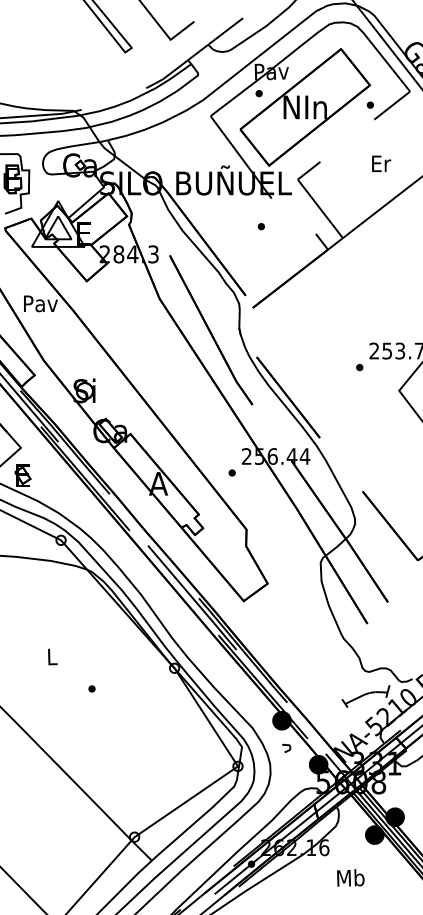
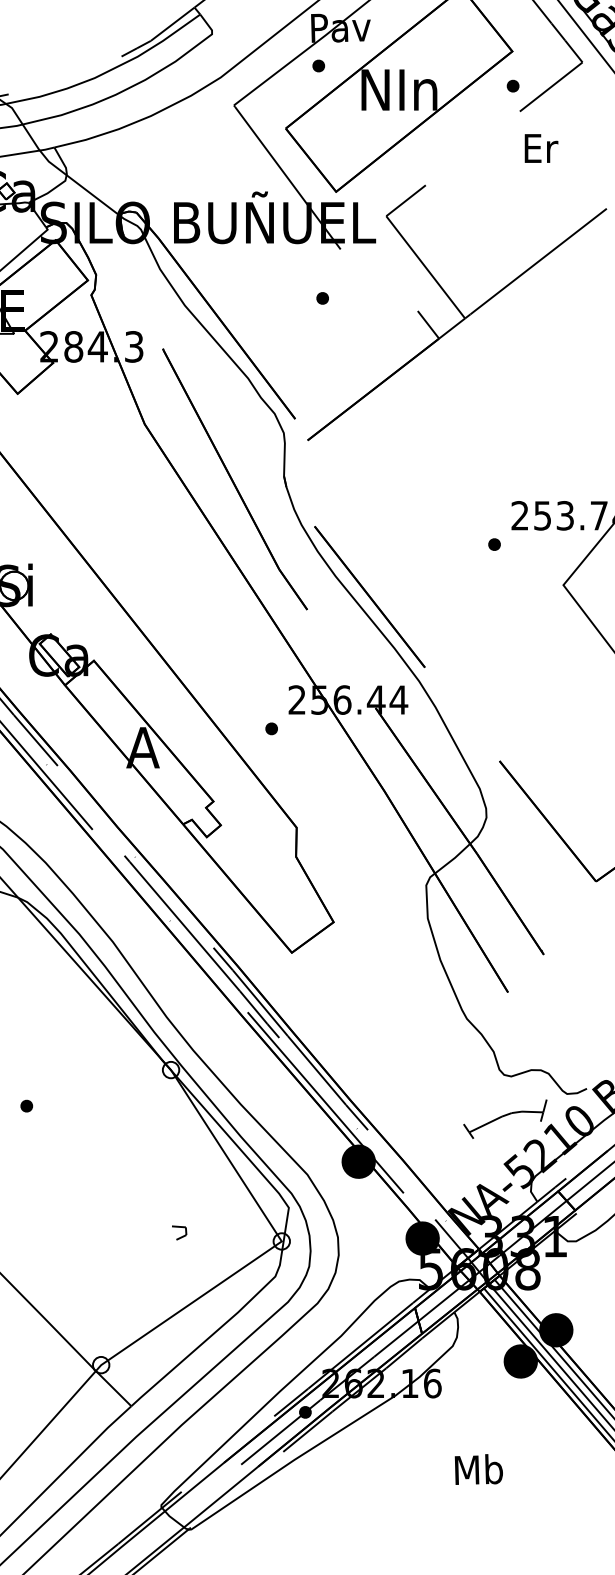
text: (381, 163) -> (541, 147), moved
line: (286, 750) -> (179, 1236), moved
text: (350, 877) -> (478, 1468), moved

